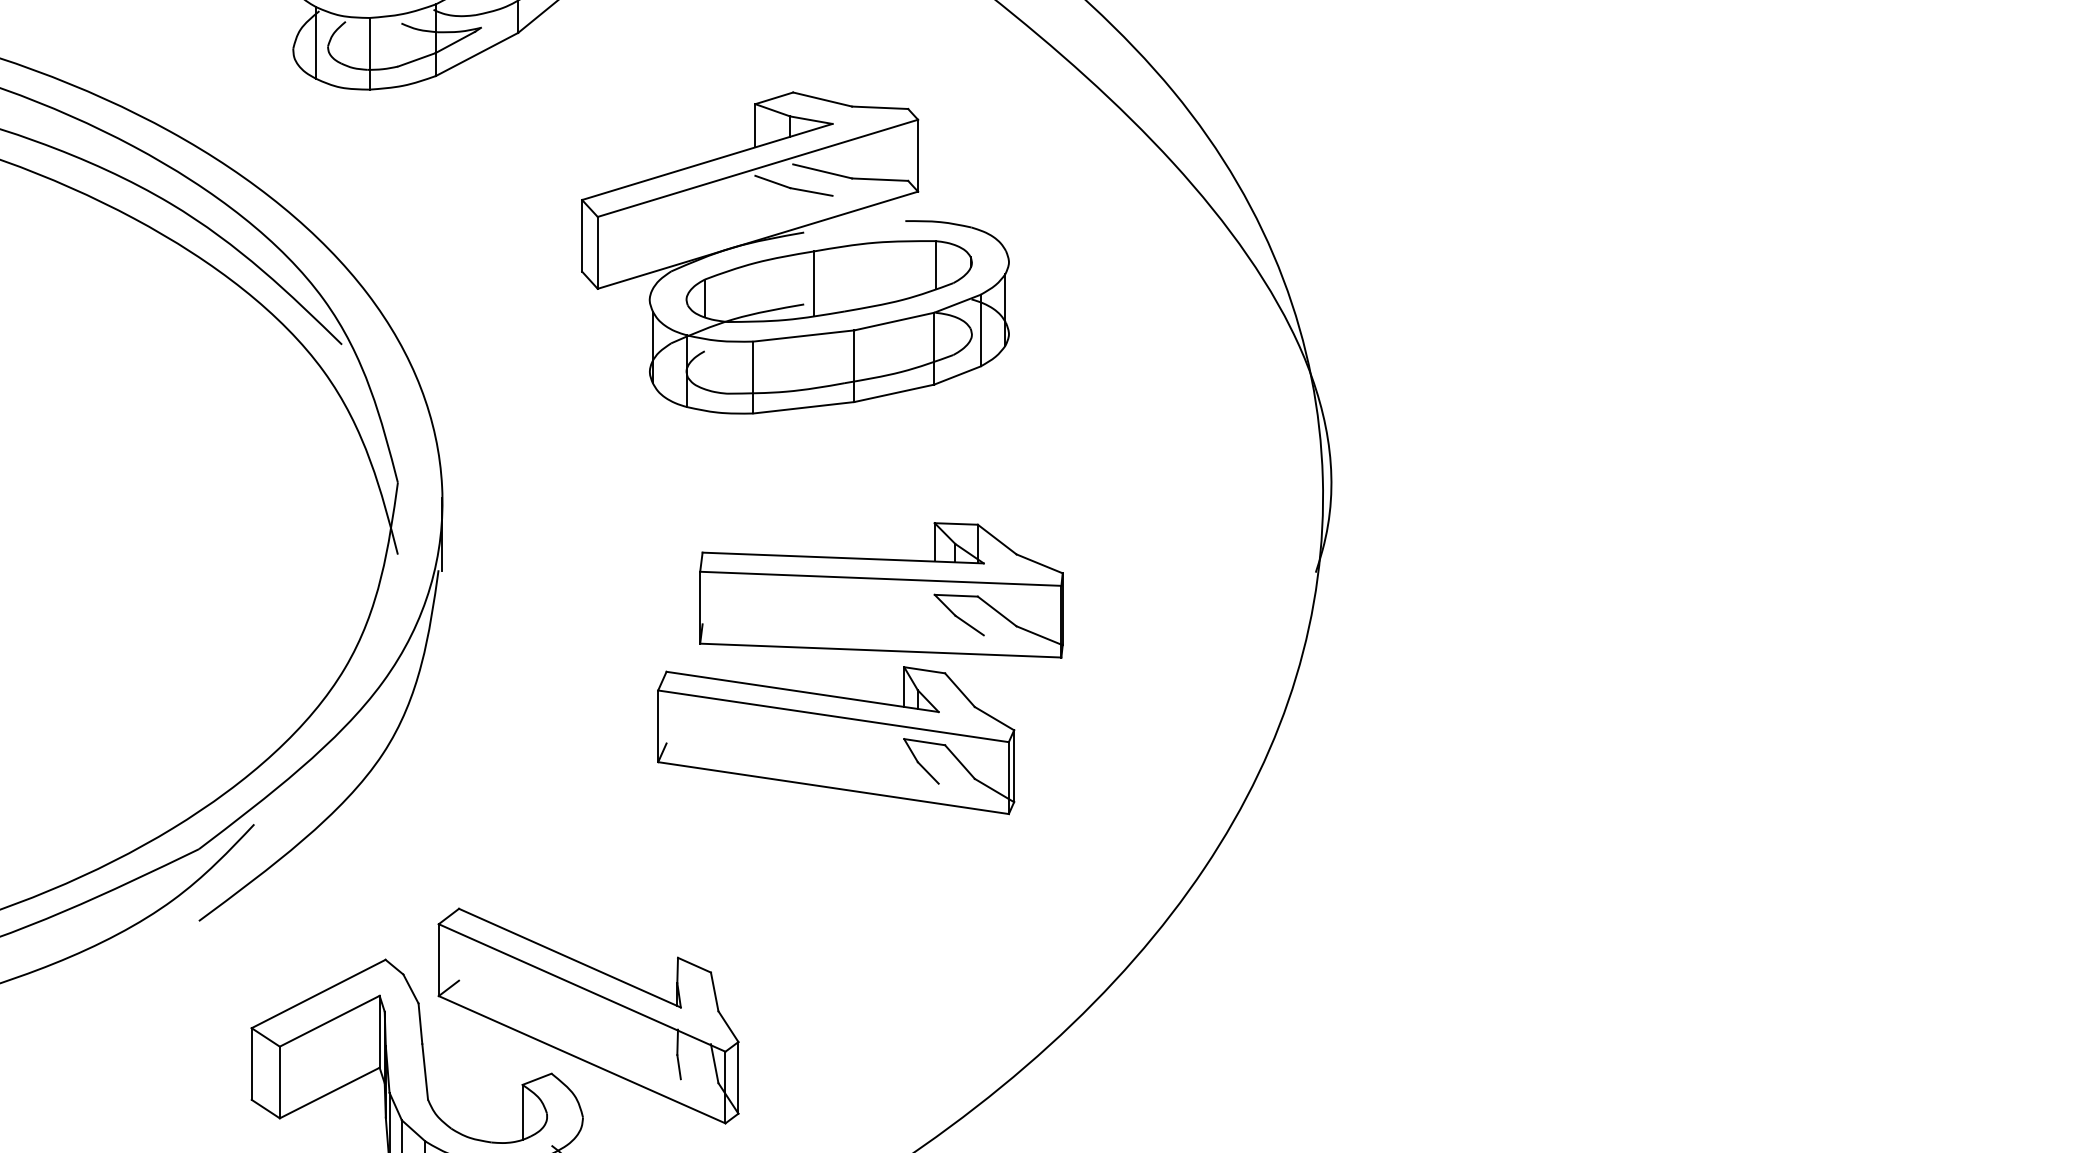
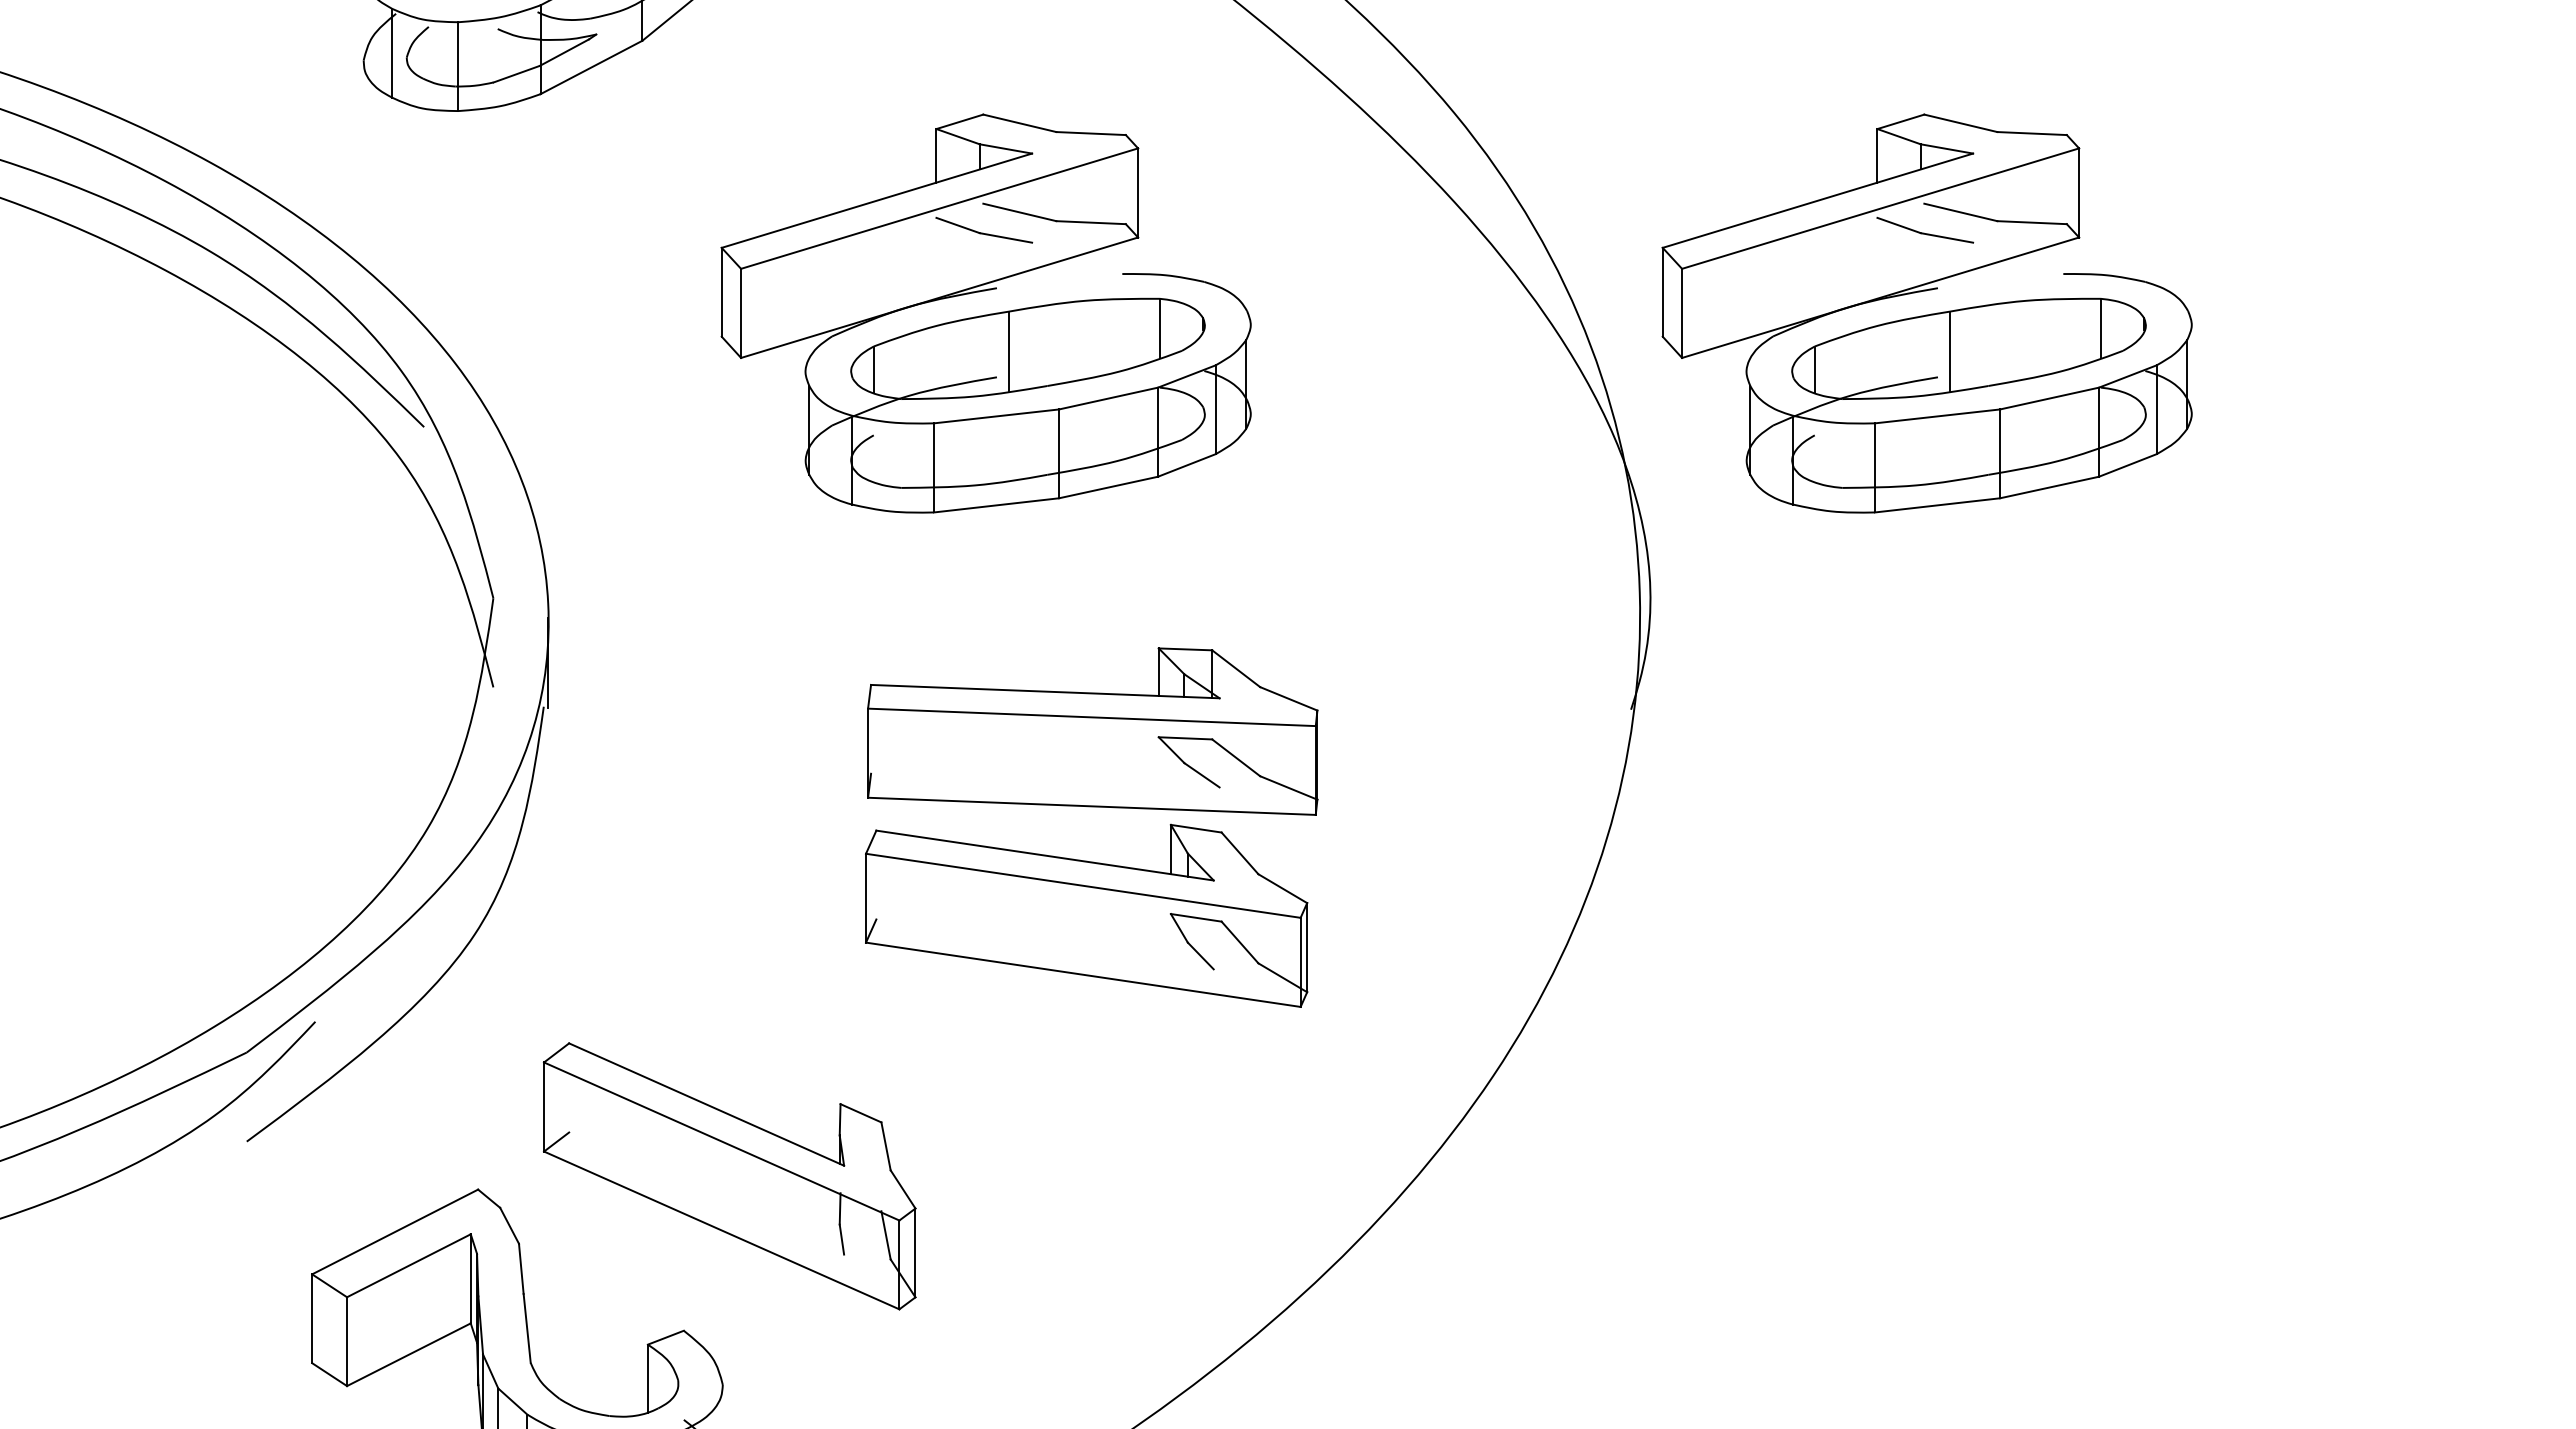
part: (1554, 252) -> (1926, 313), added
part: (836, 740) -> (1086, 915), moved
part: (588, 1016) -> (729, 1176), moved

